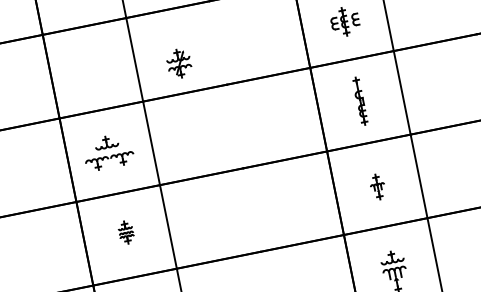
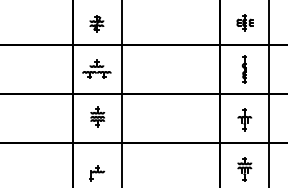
part: (178, 63) -> (96, 23), moved
part: (377, 186) -> (244, 119), size x1.67
part: (125, 231) -> (97, 116), size x1.67

